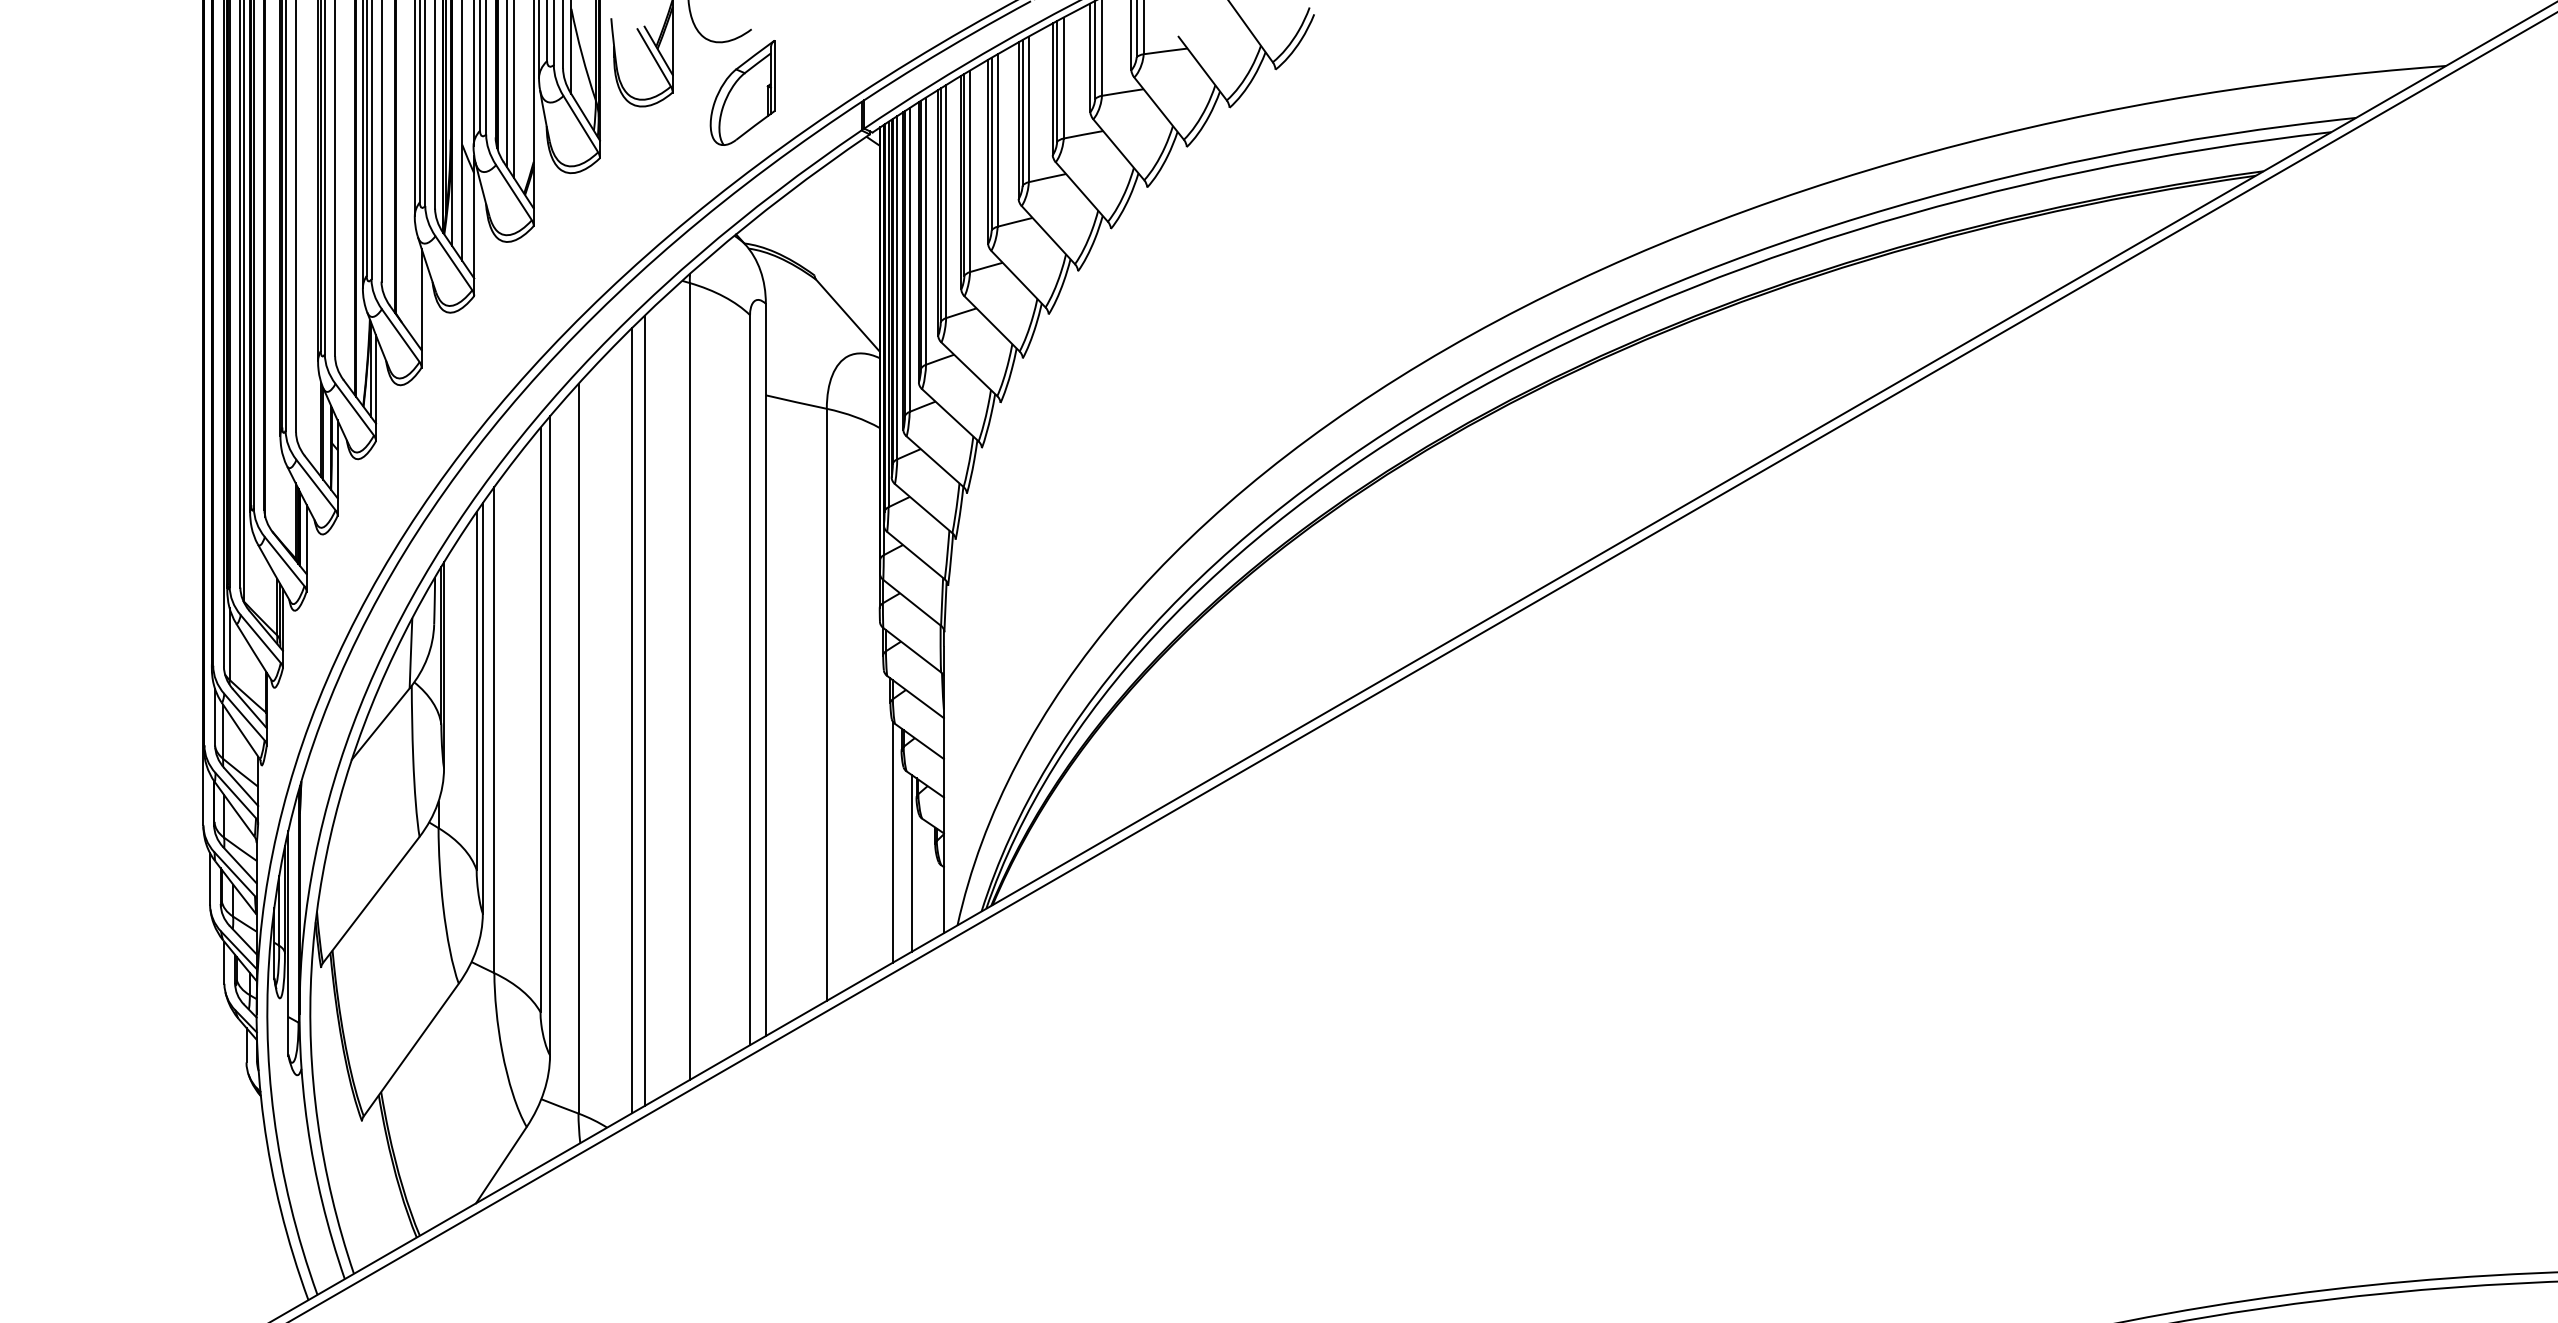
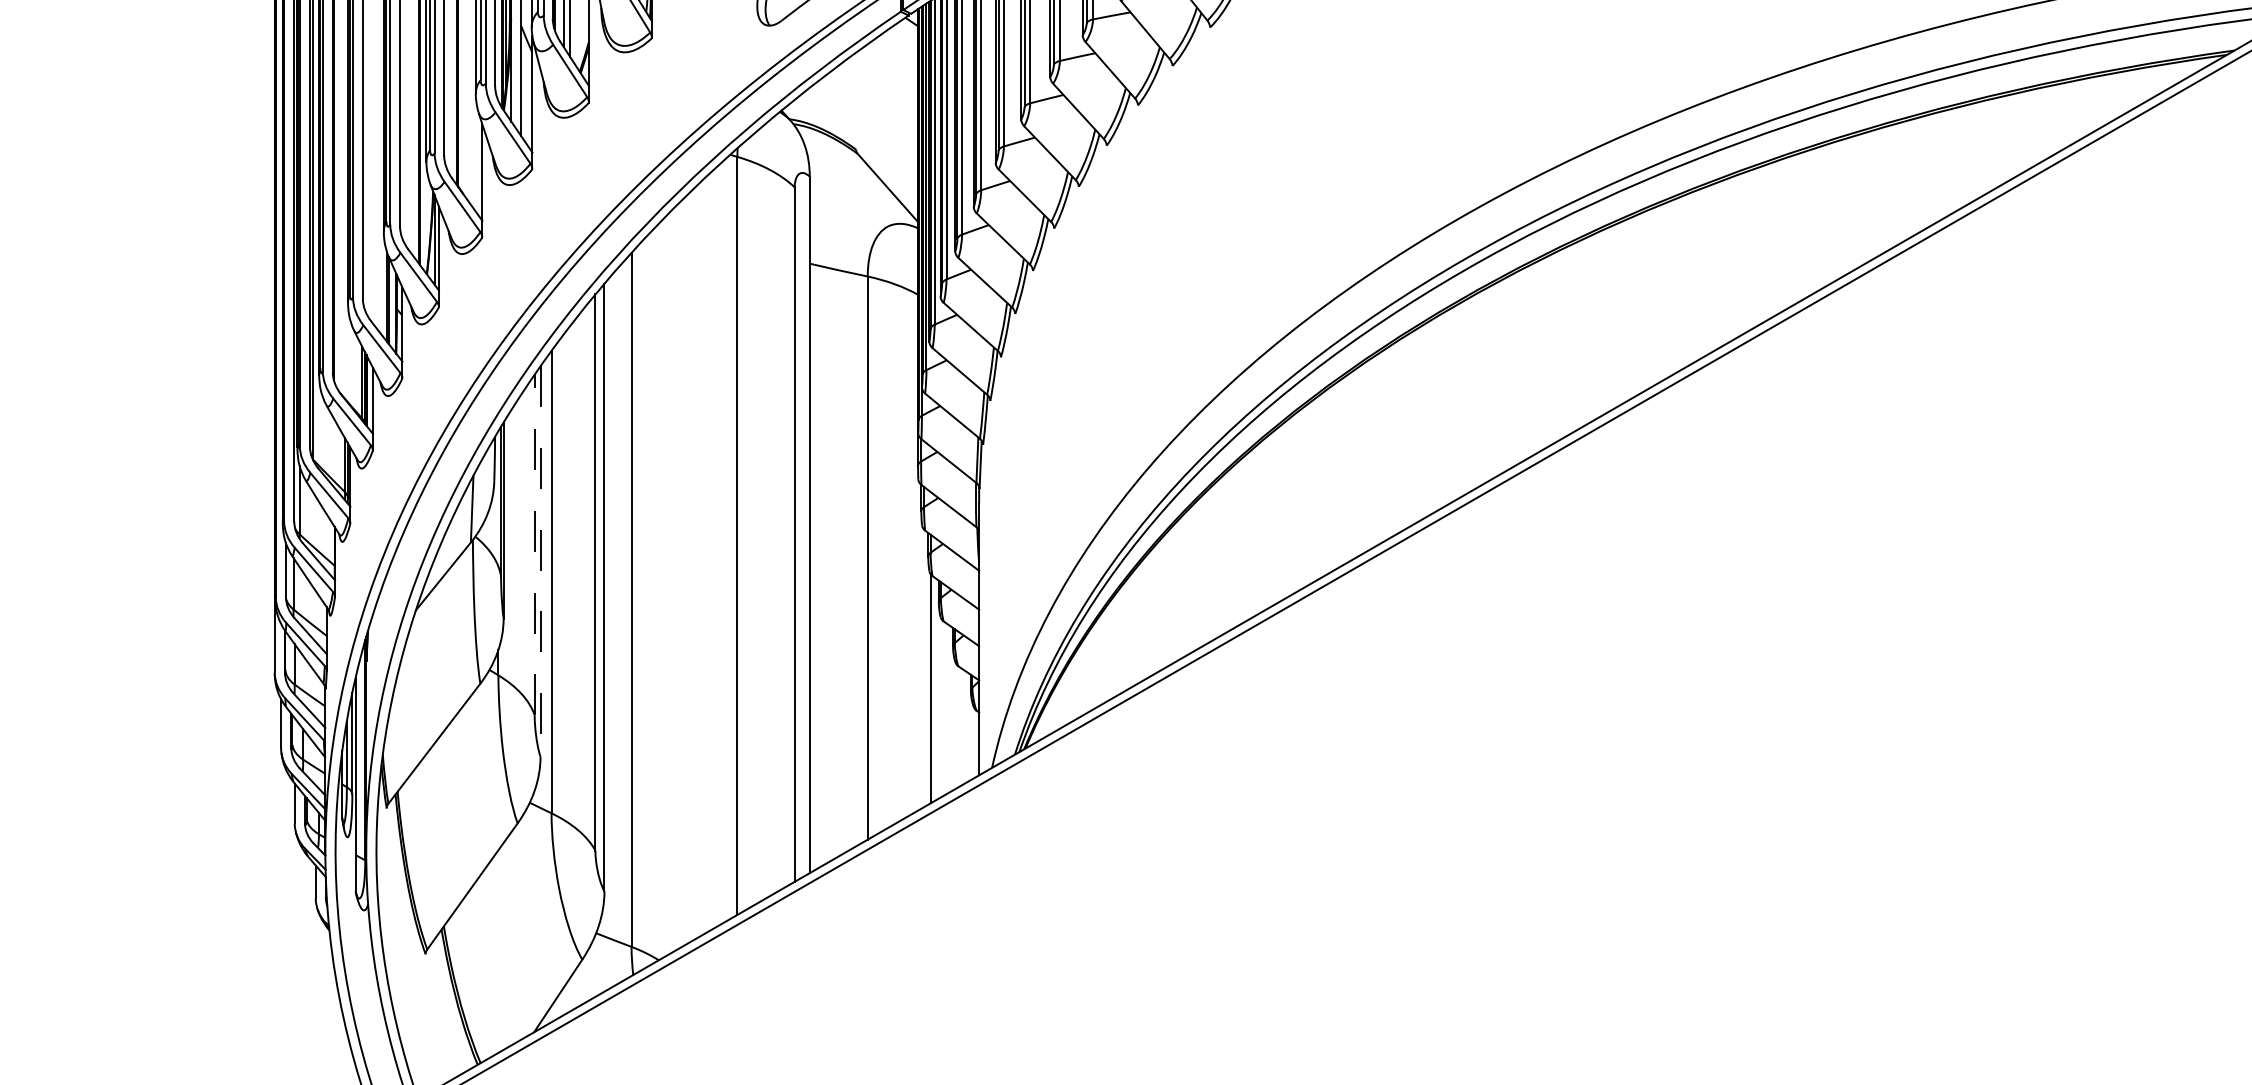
line: (476, 690) -> (534, 544), solid -> dashed
line: (482, 708) -> (540, 561), solid -> dashed
line: (644, 710) -> (694, 563), removed
line: (632, 720) -> (682, 573), removed
line: (911, 862) -> (948, 708), removed

